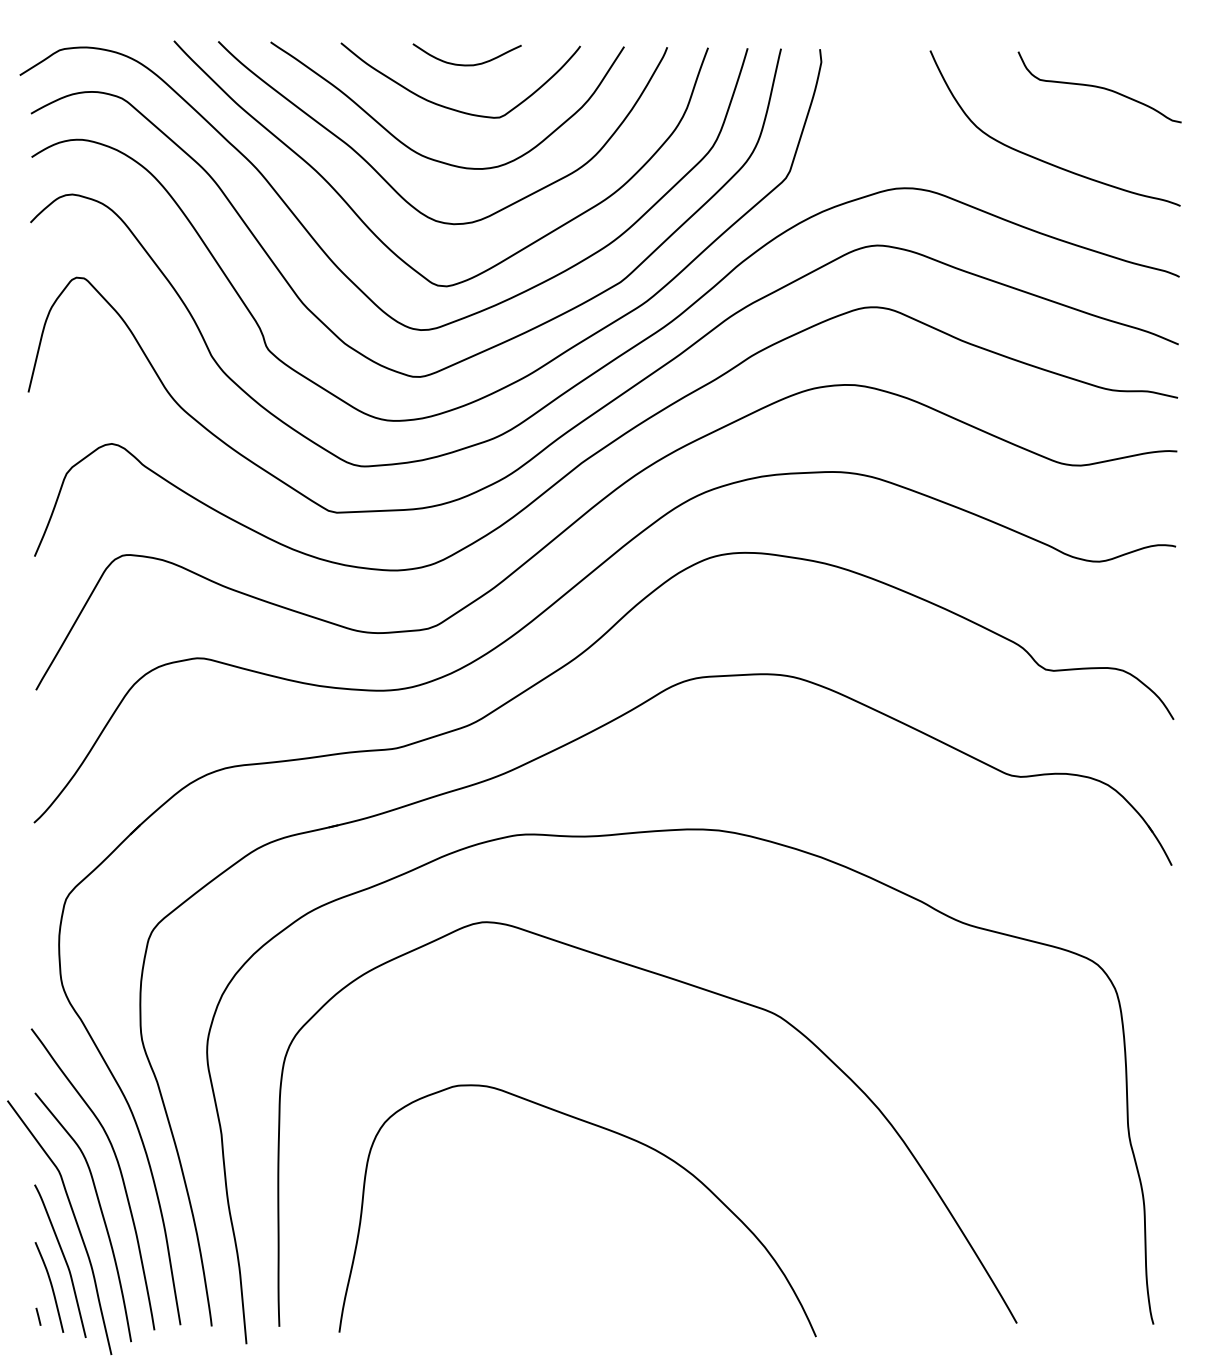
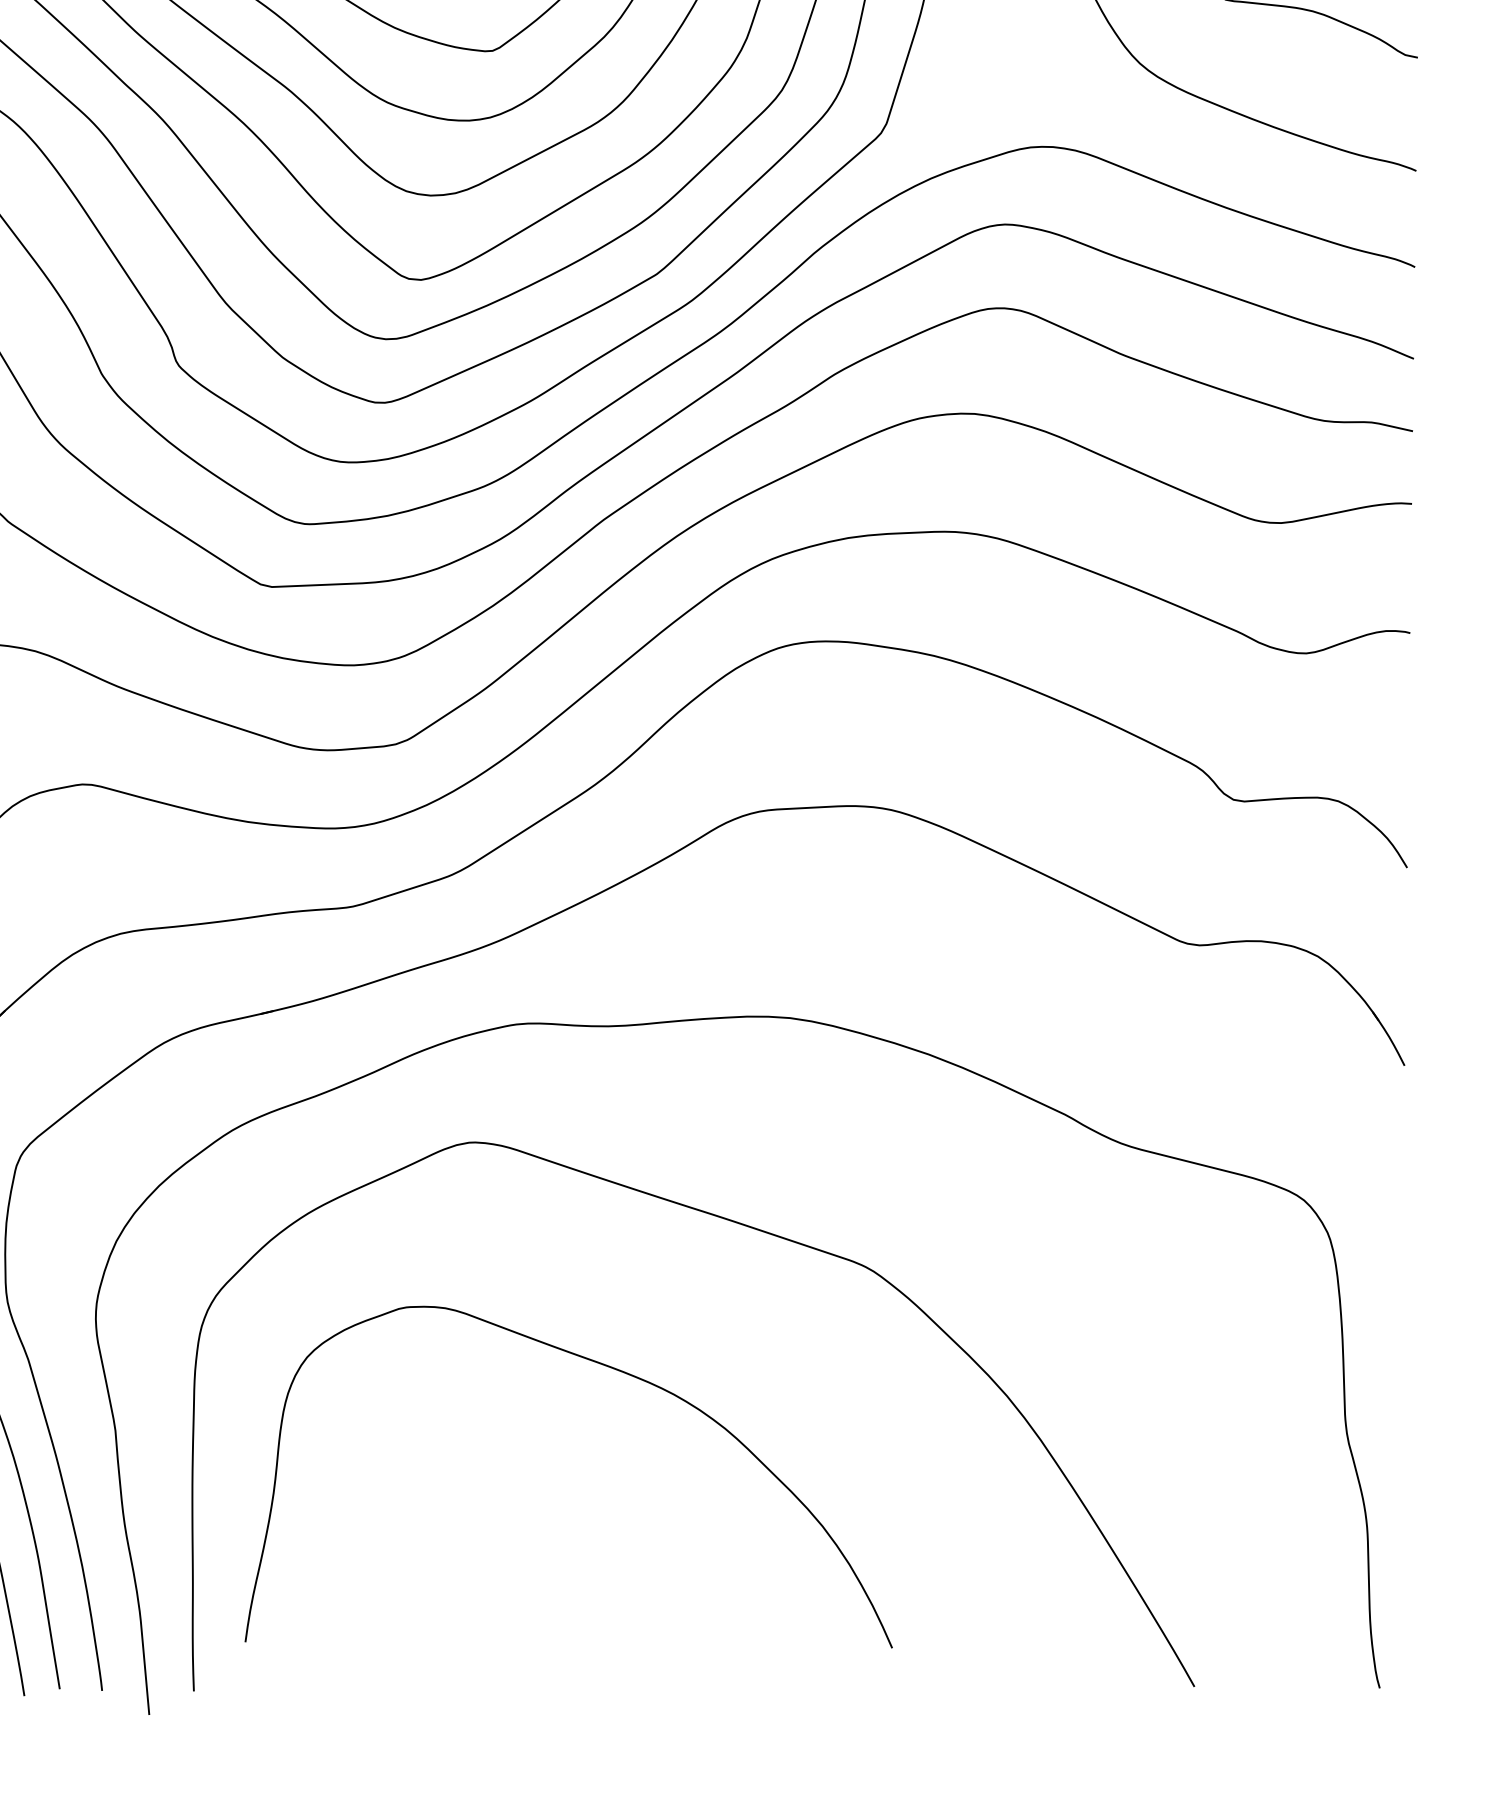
curve: (609, 1131) -> (611, 1369), moved

